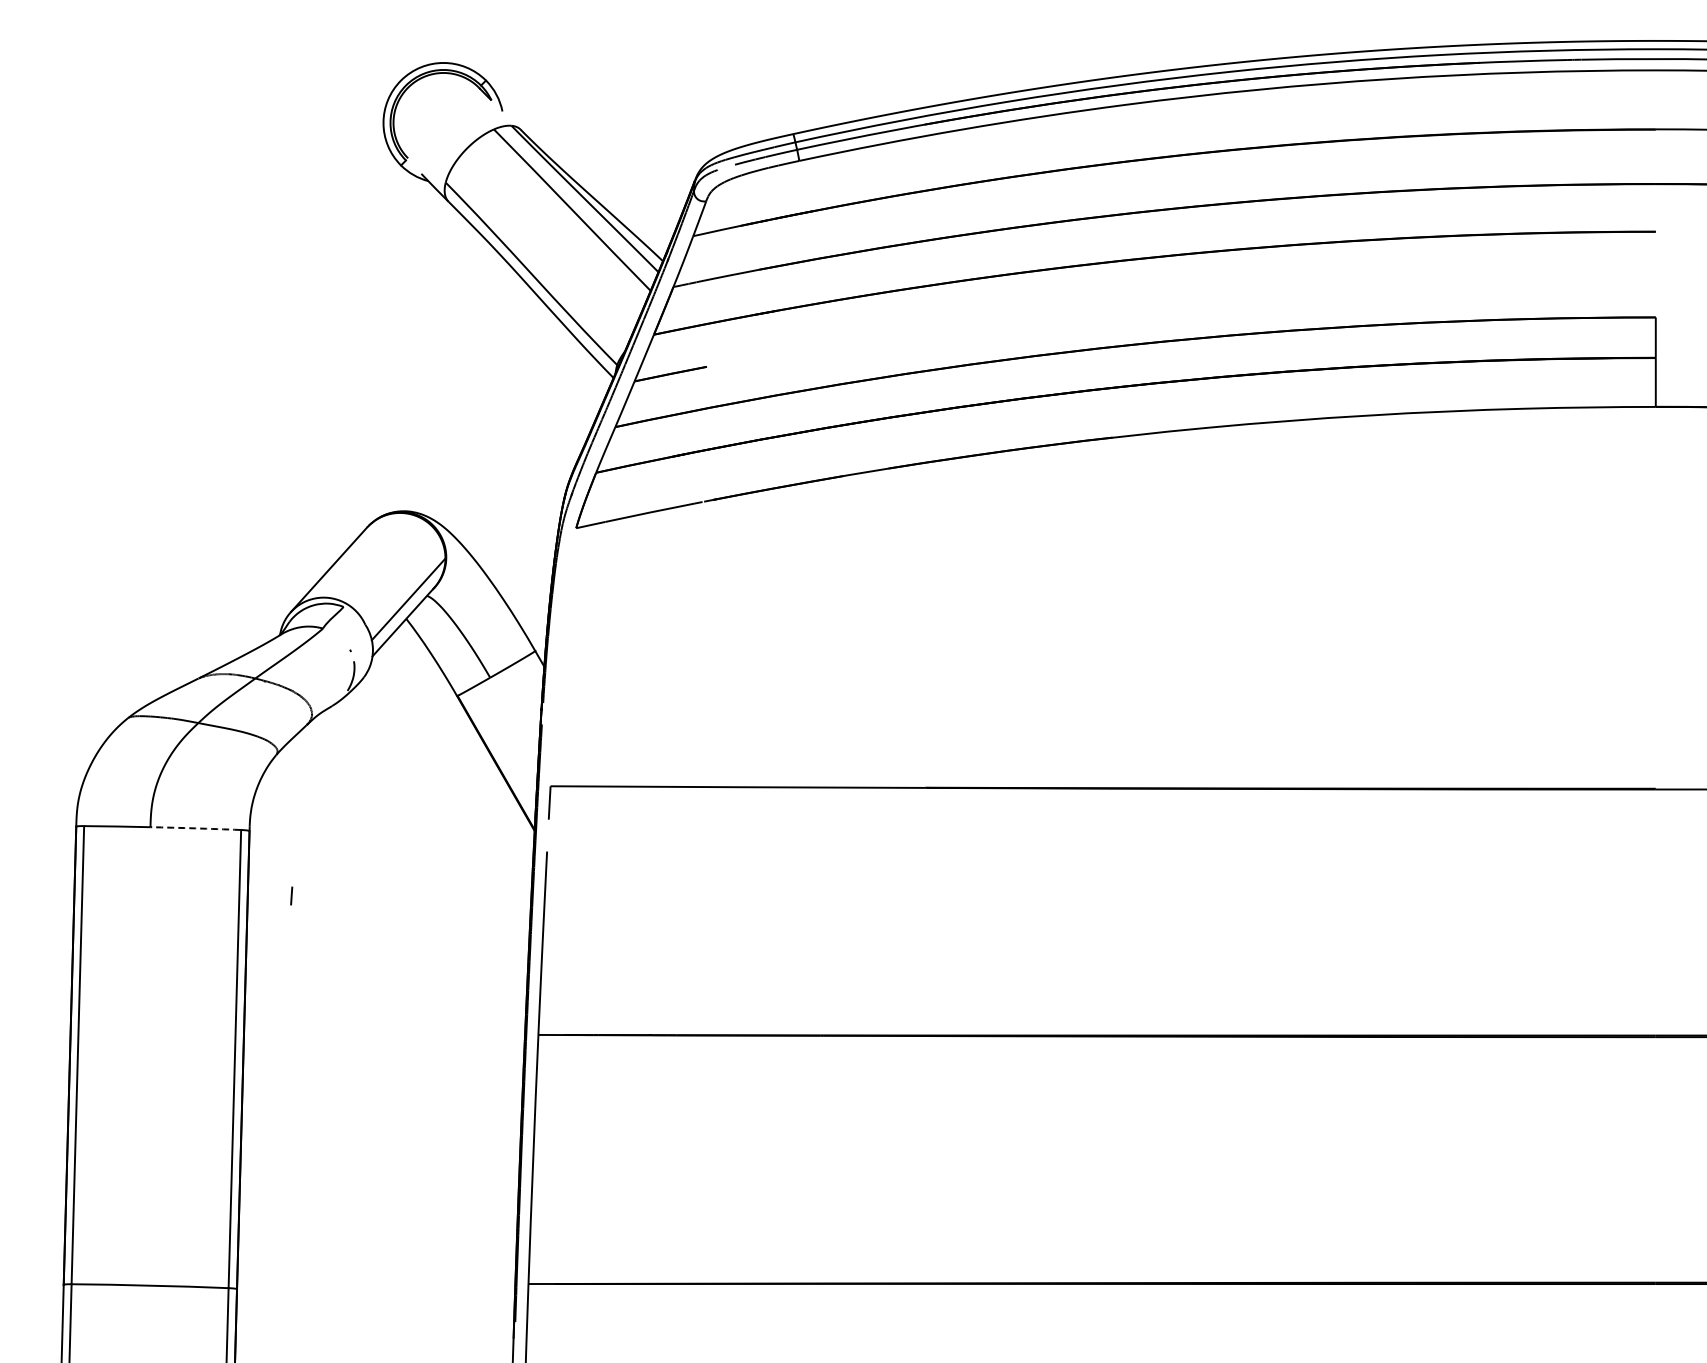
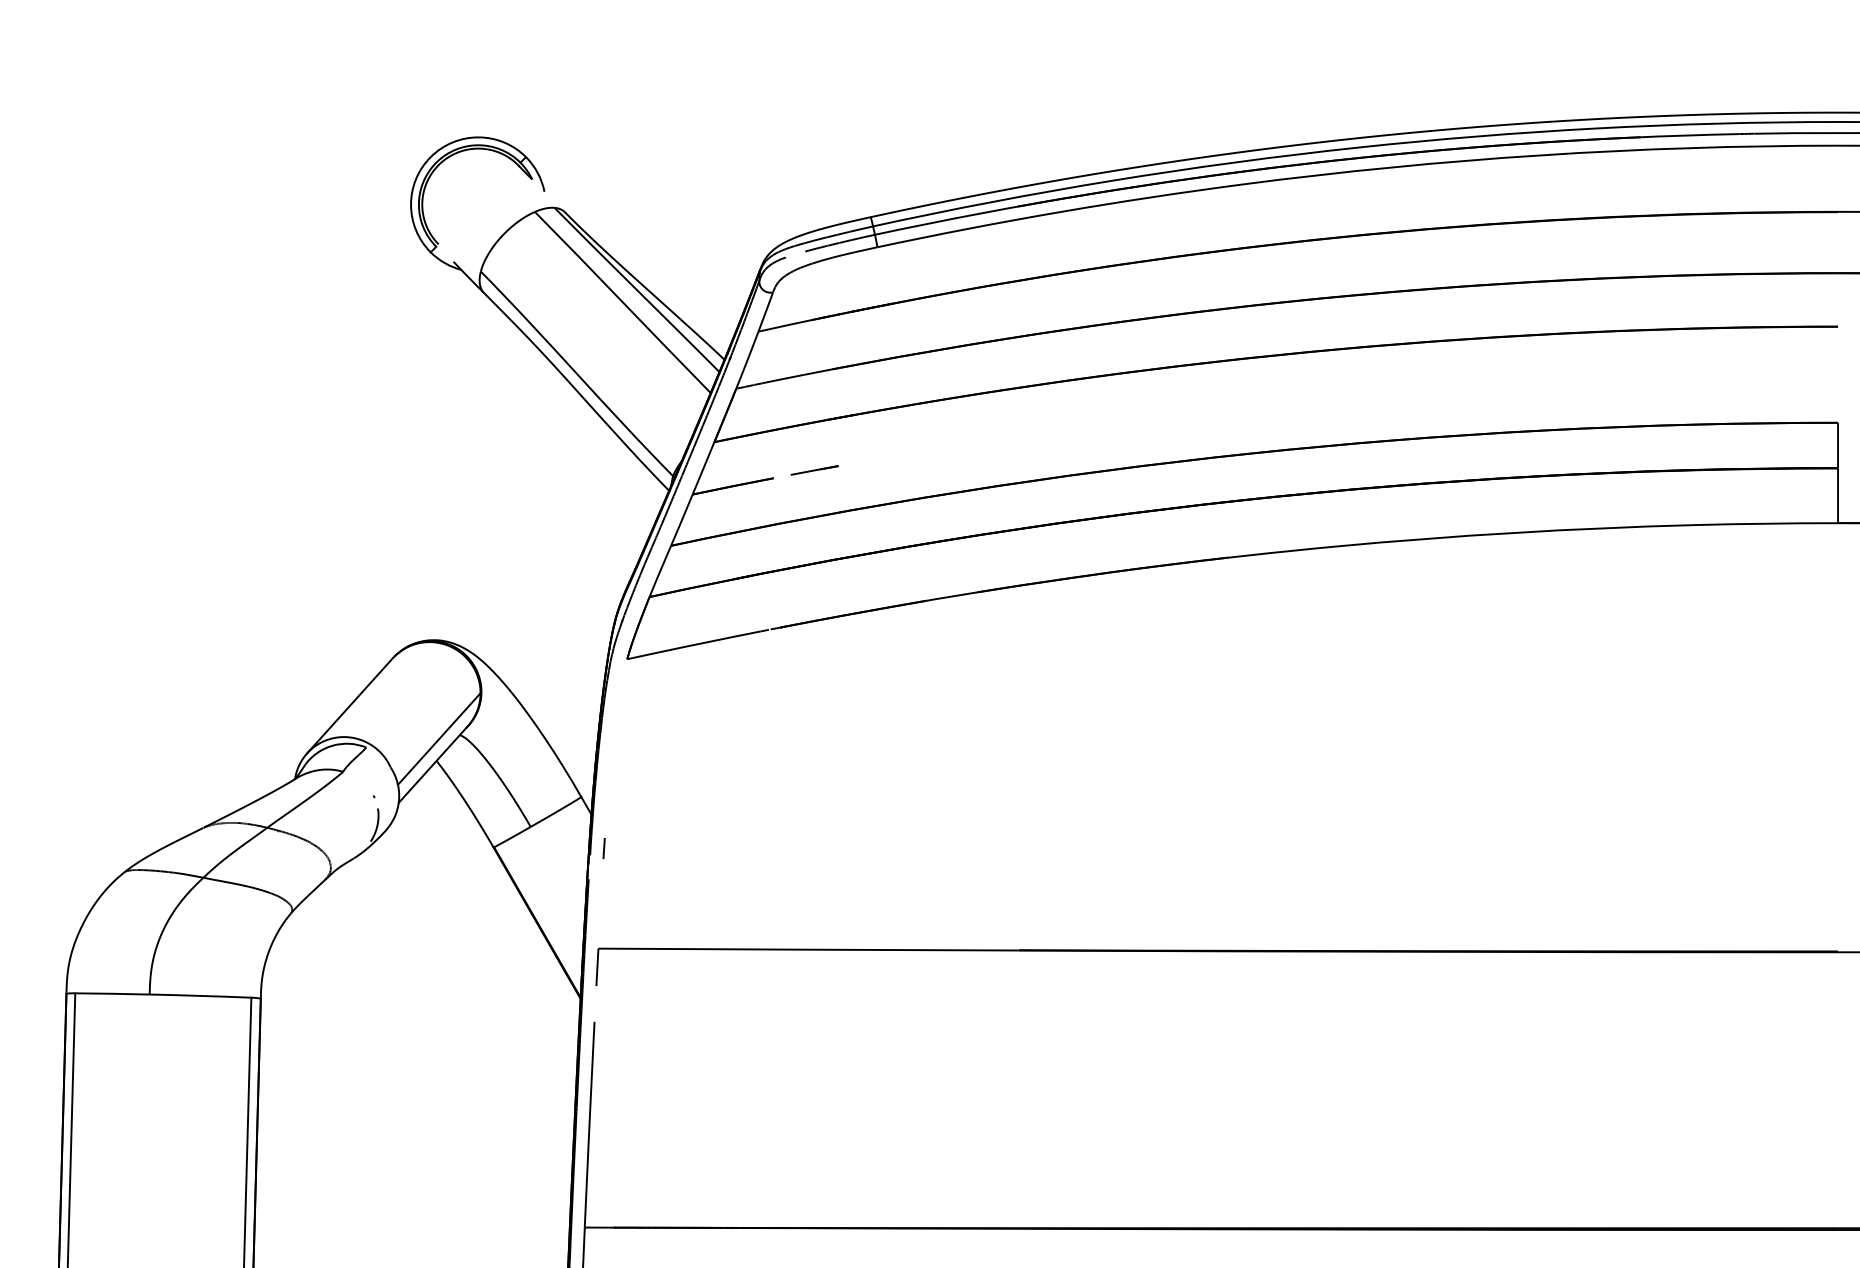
line: (743, 359) -> (814, 469), added
arc: (195, 828) -> (200, 996), dashed -> solid
line: (291, 895) -> (603, 847), moved

